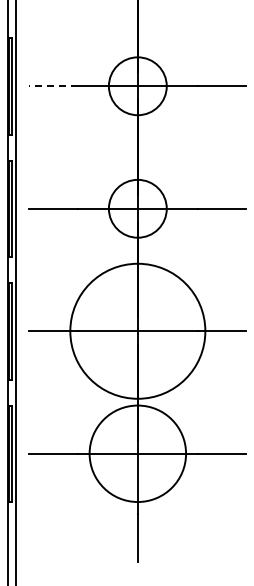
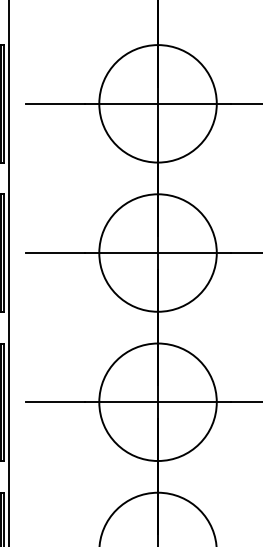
line: (52, 86) -> (54, 104), dashed -> solid
circle: (137, 86) -> (157, 104), size x1.67
circle: (137, 208) -> (157, 252), size x1.67
circle: (137, 331) -> (157, 402), size x0.71

